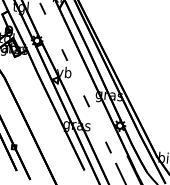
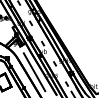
line: (40, 115) -> (34, 72), added

